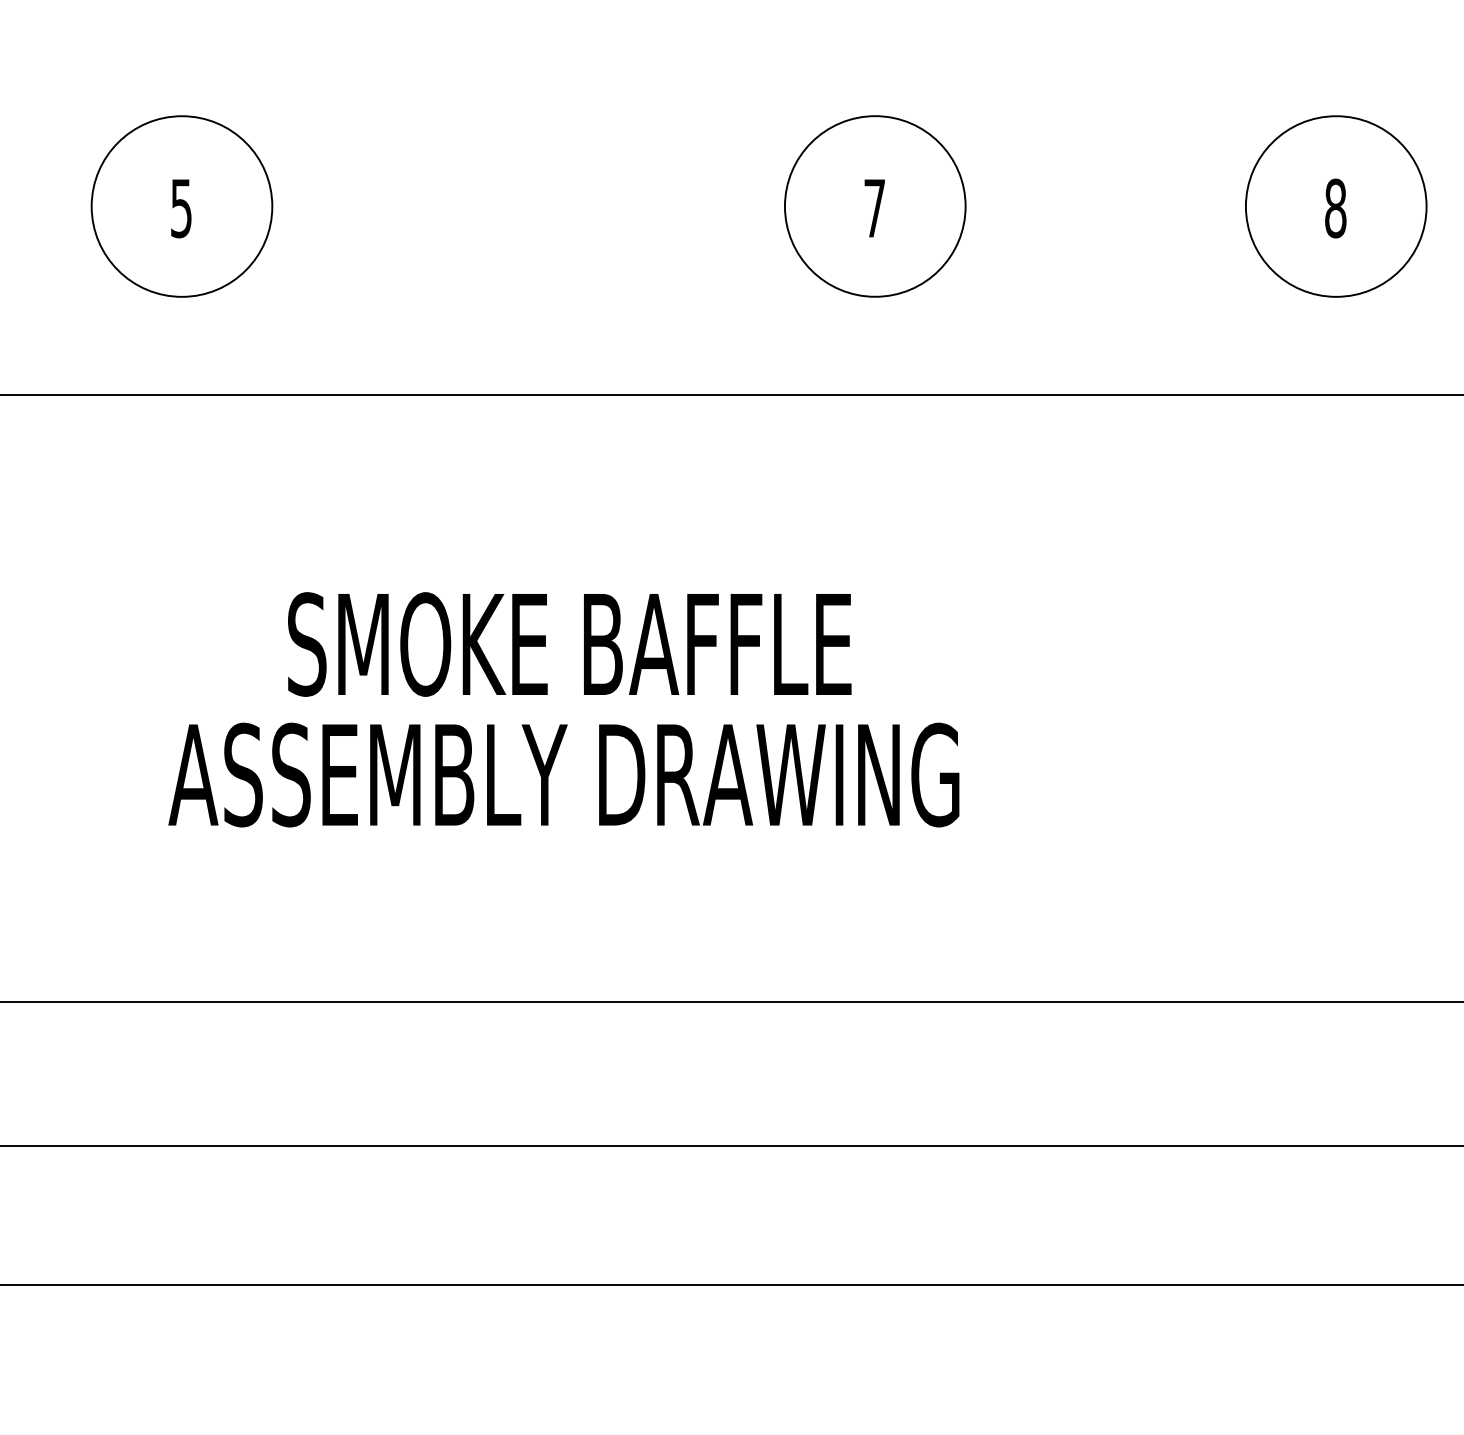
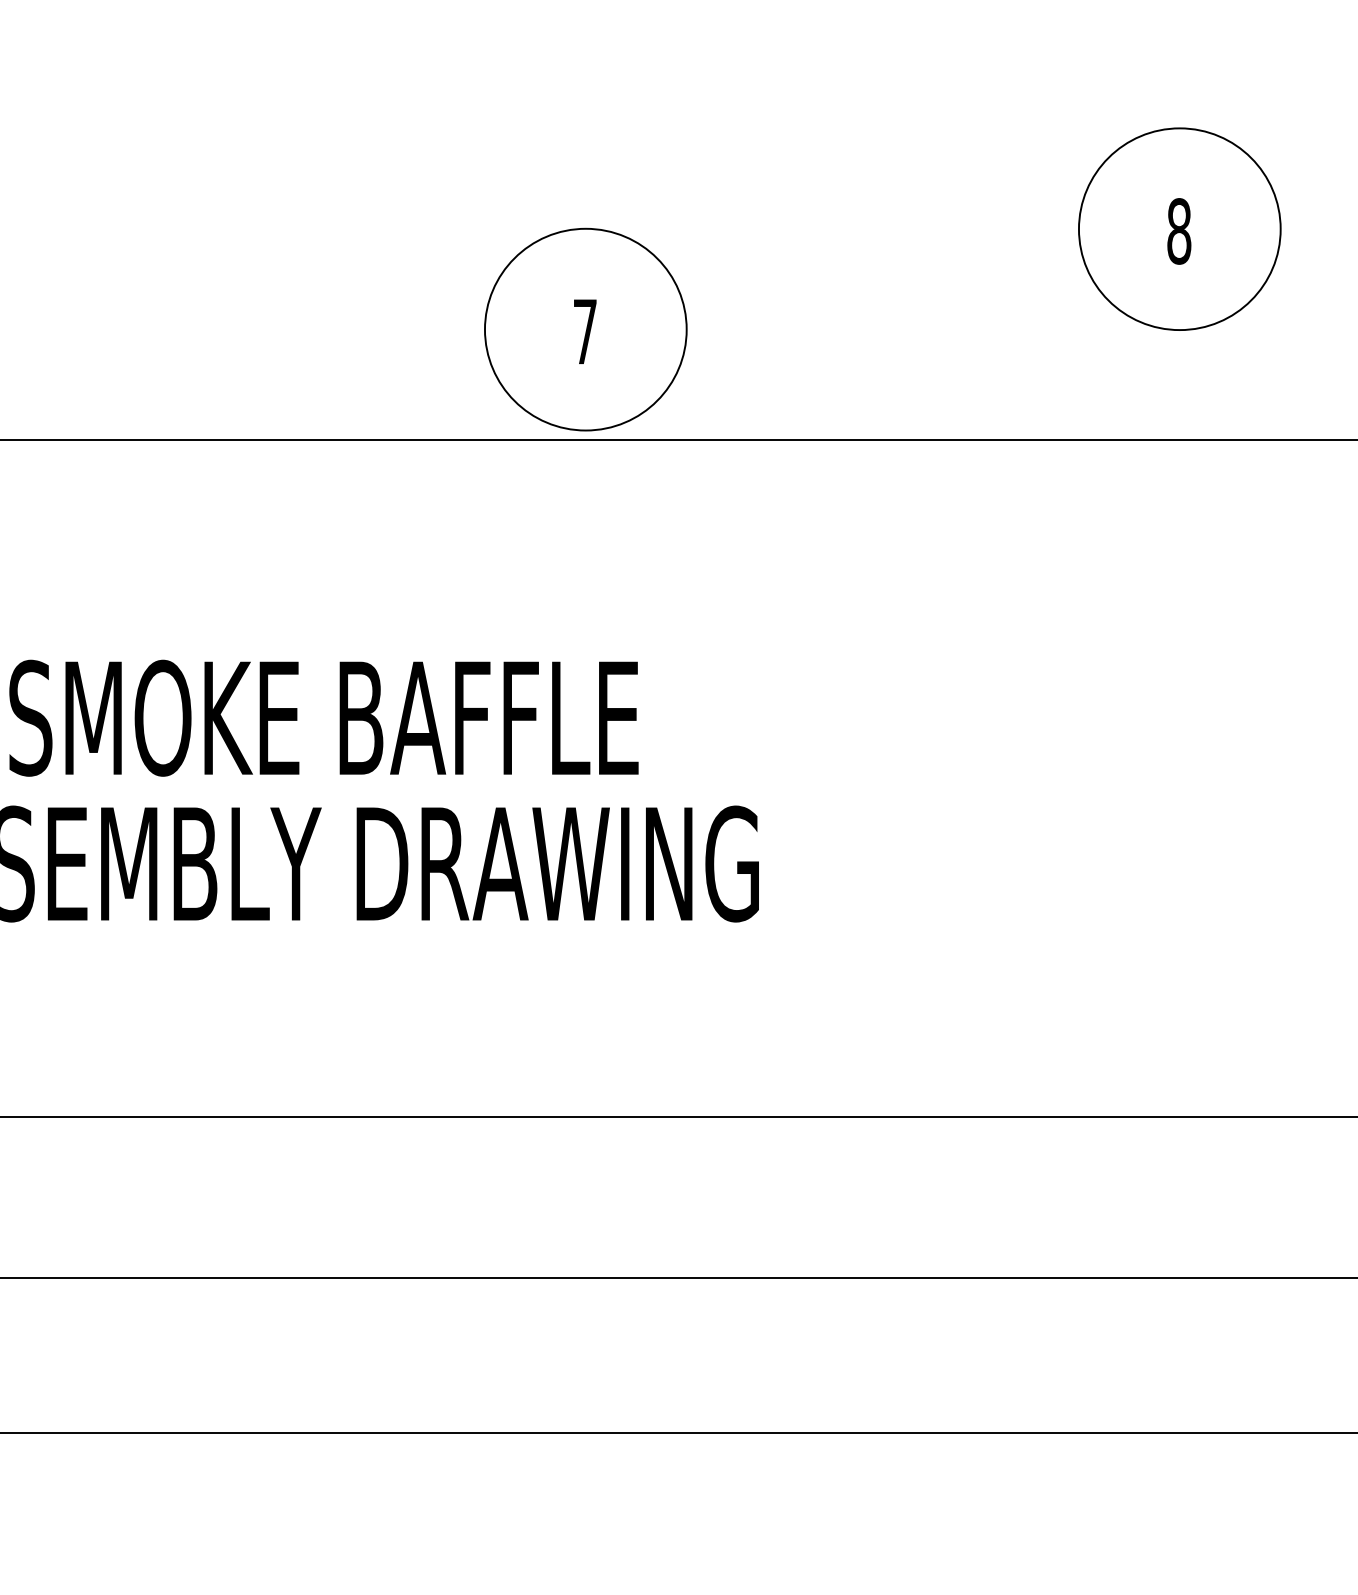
part: (875, 206) -> (586, 329), moved

